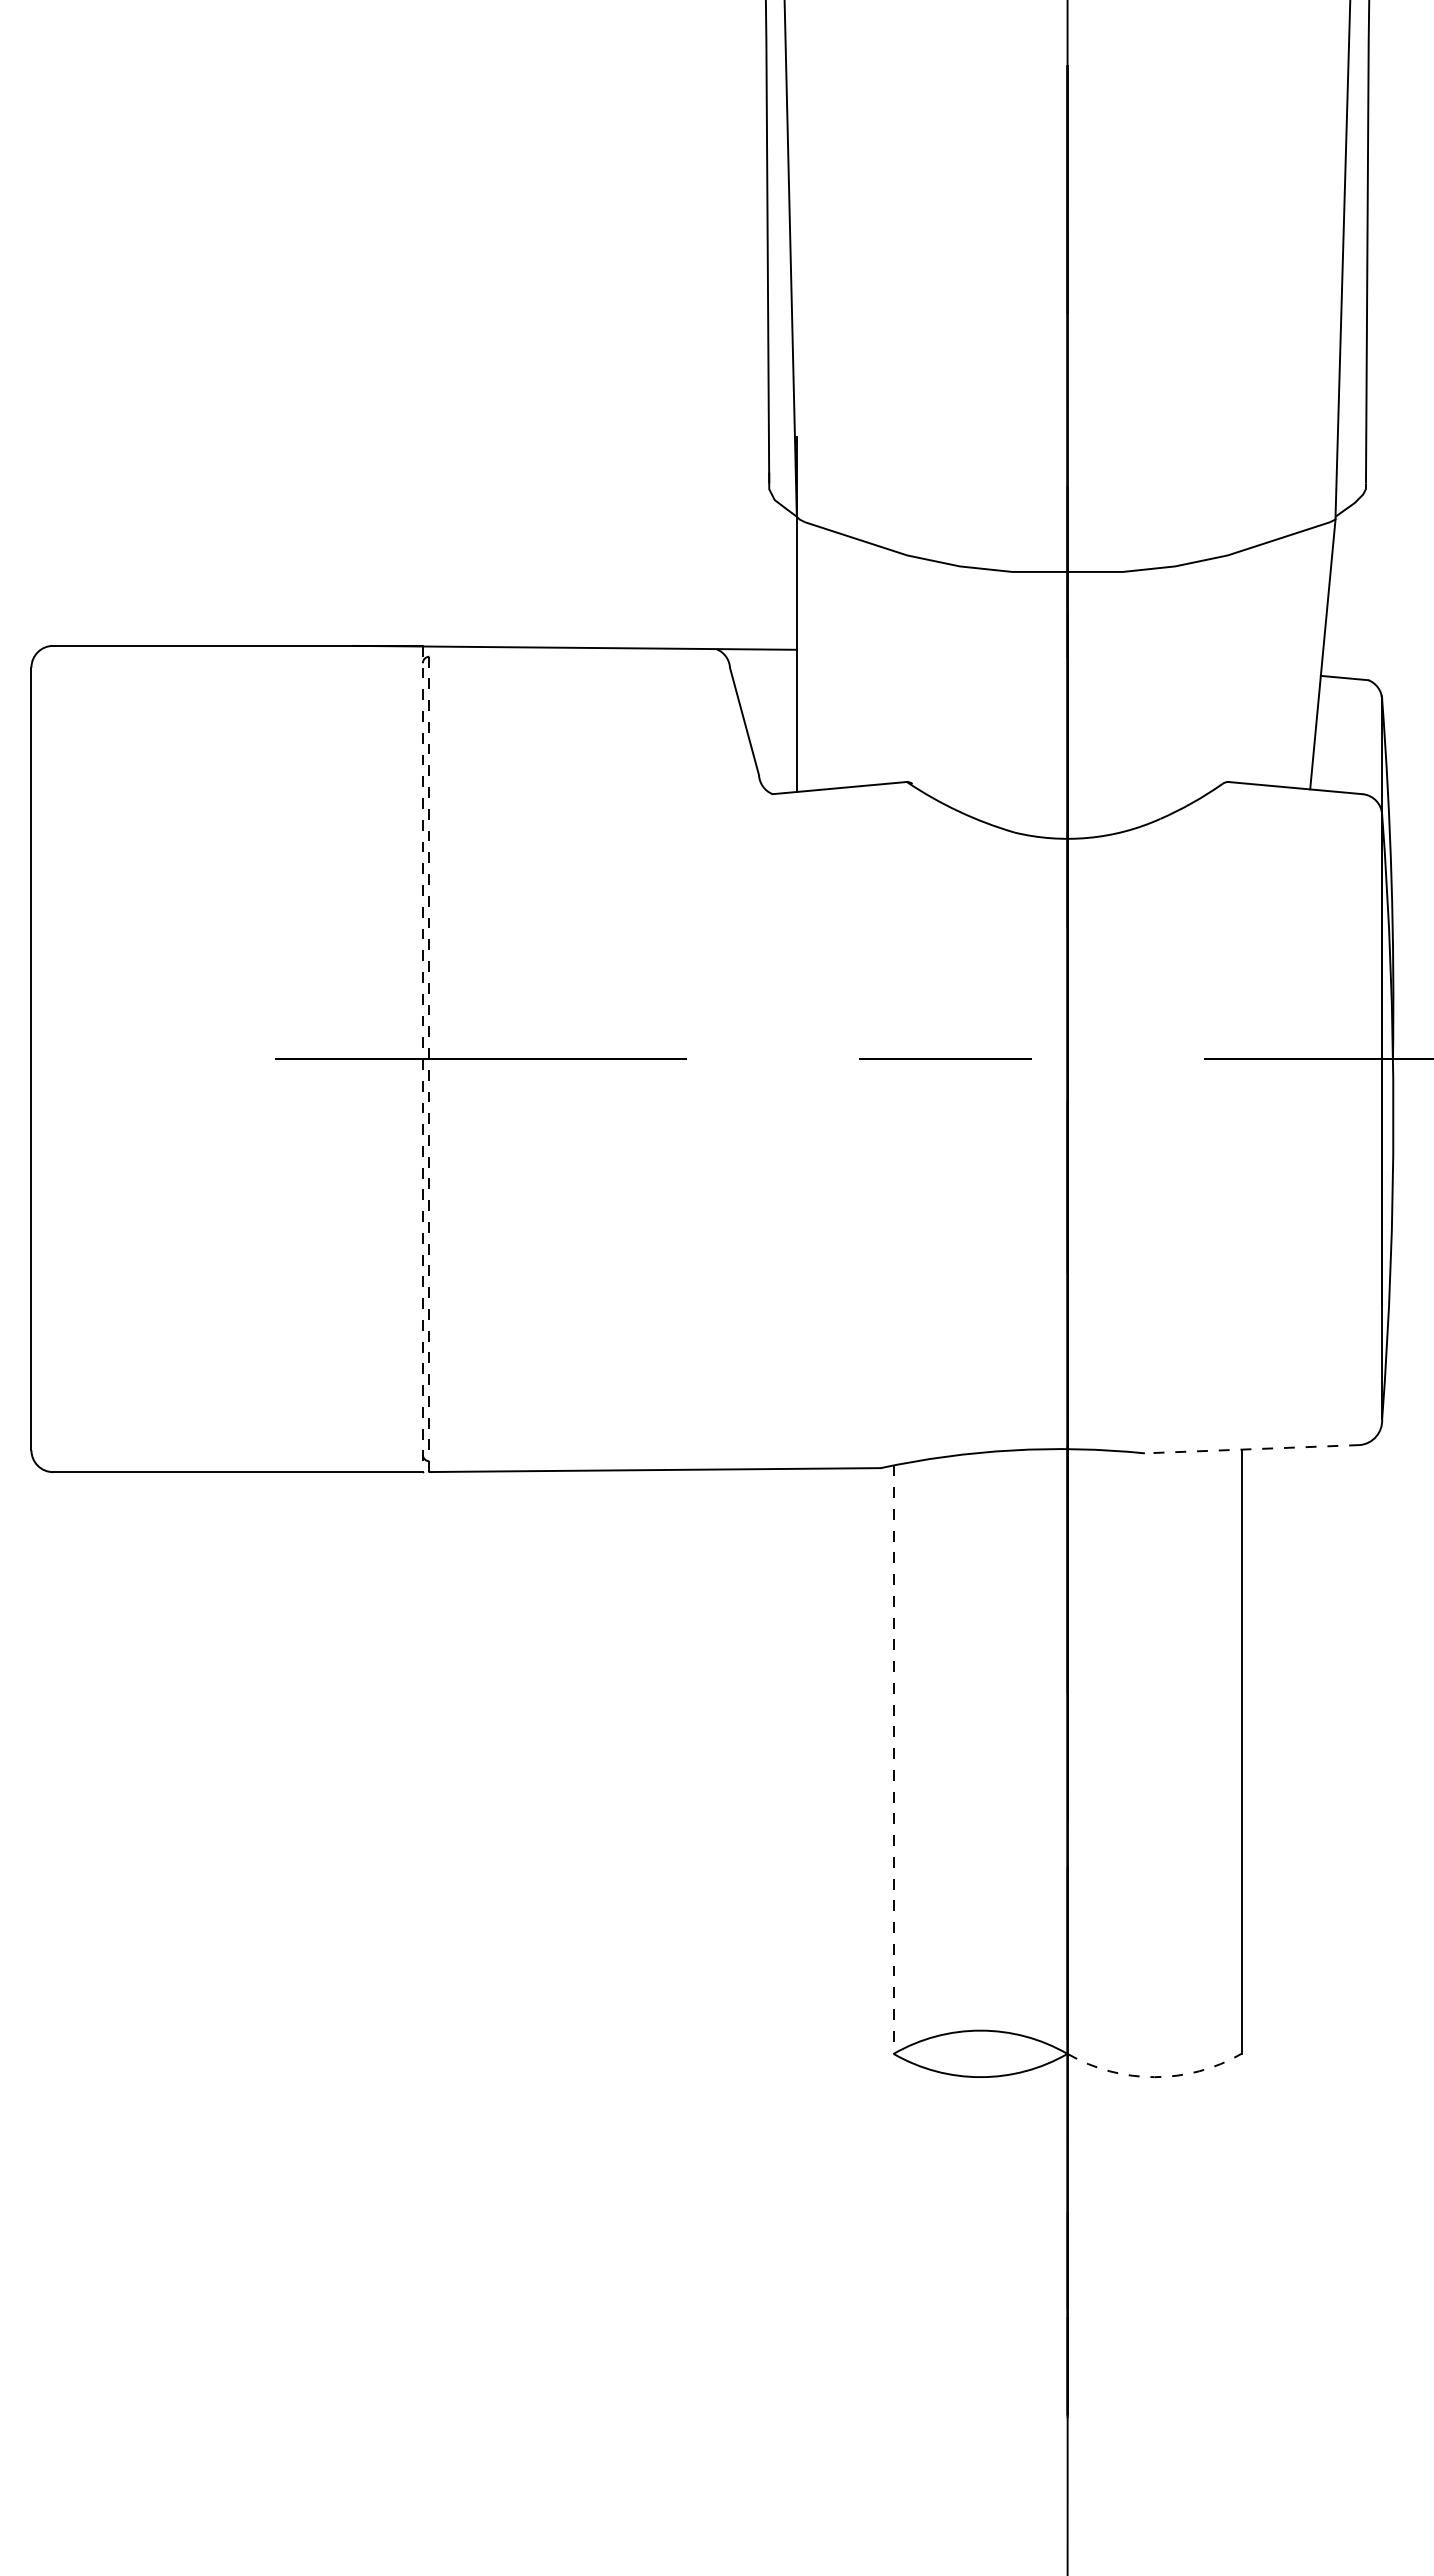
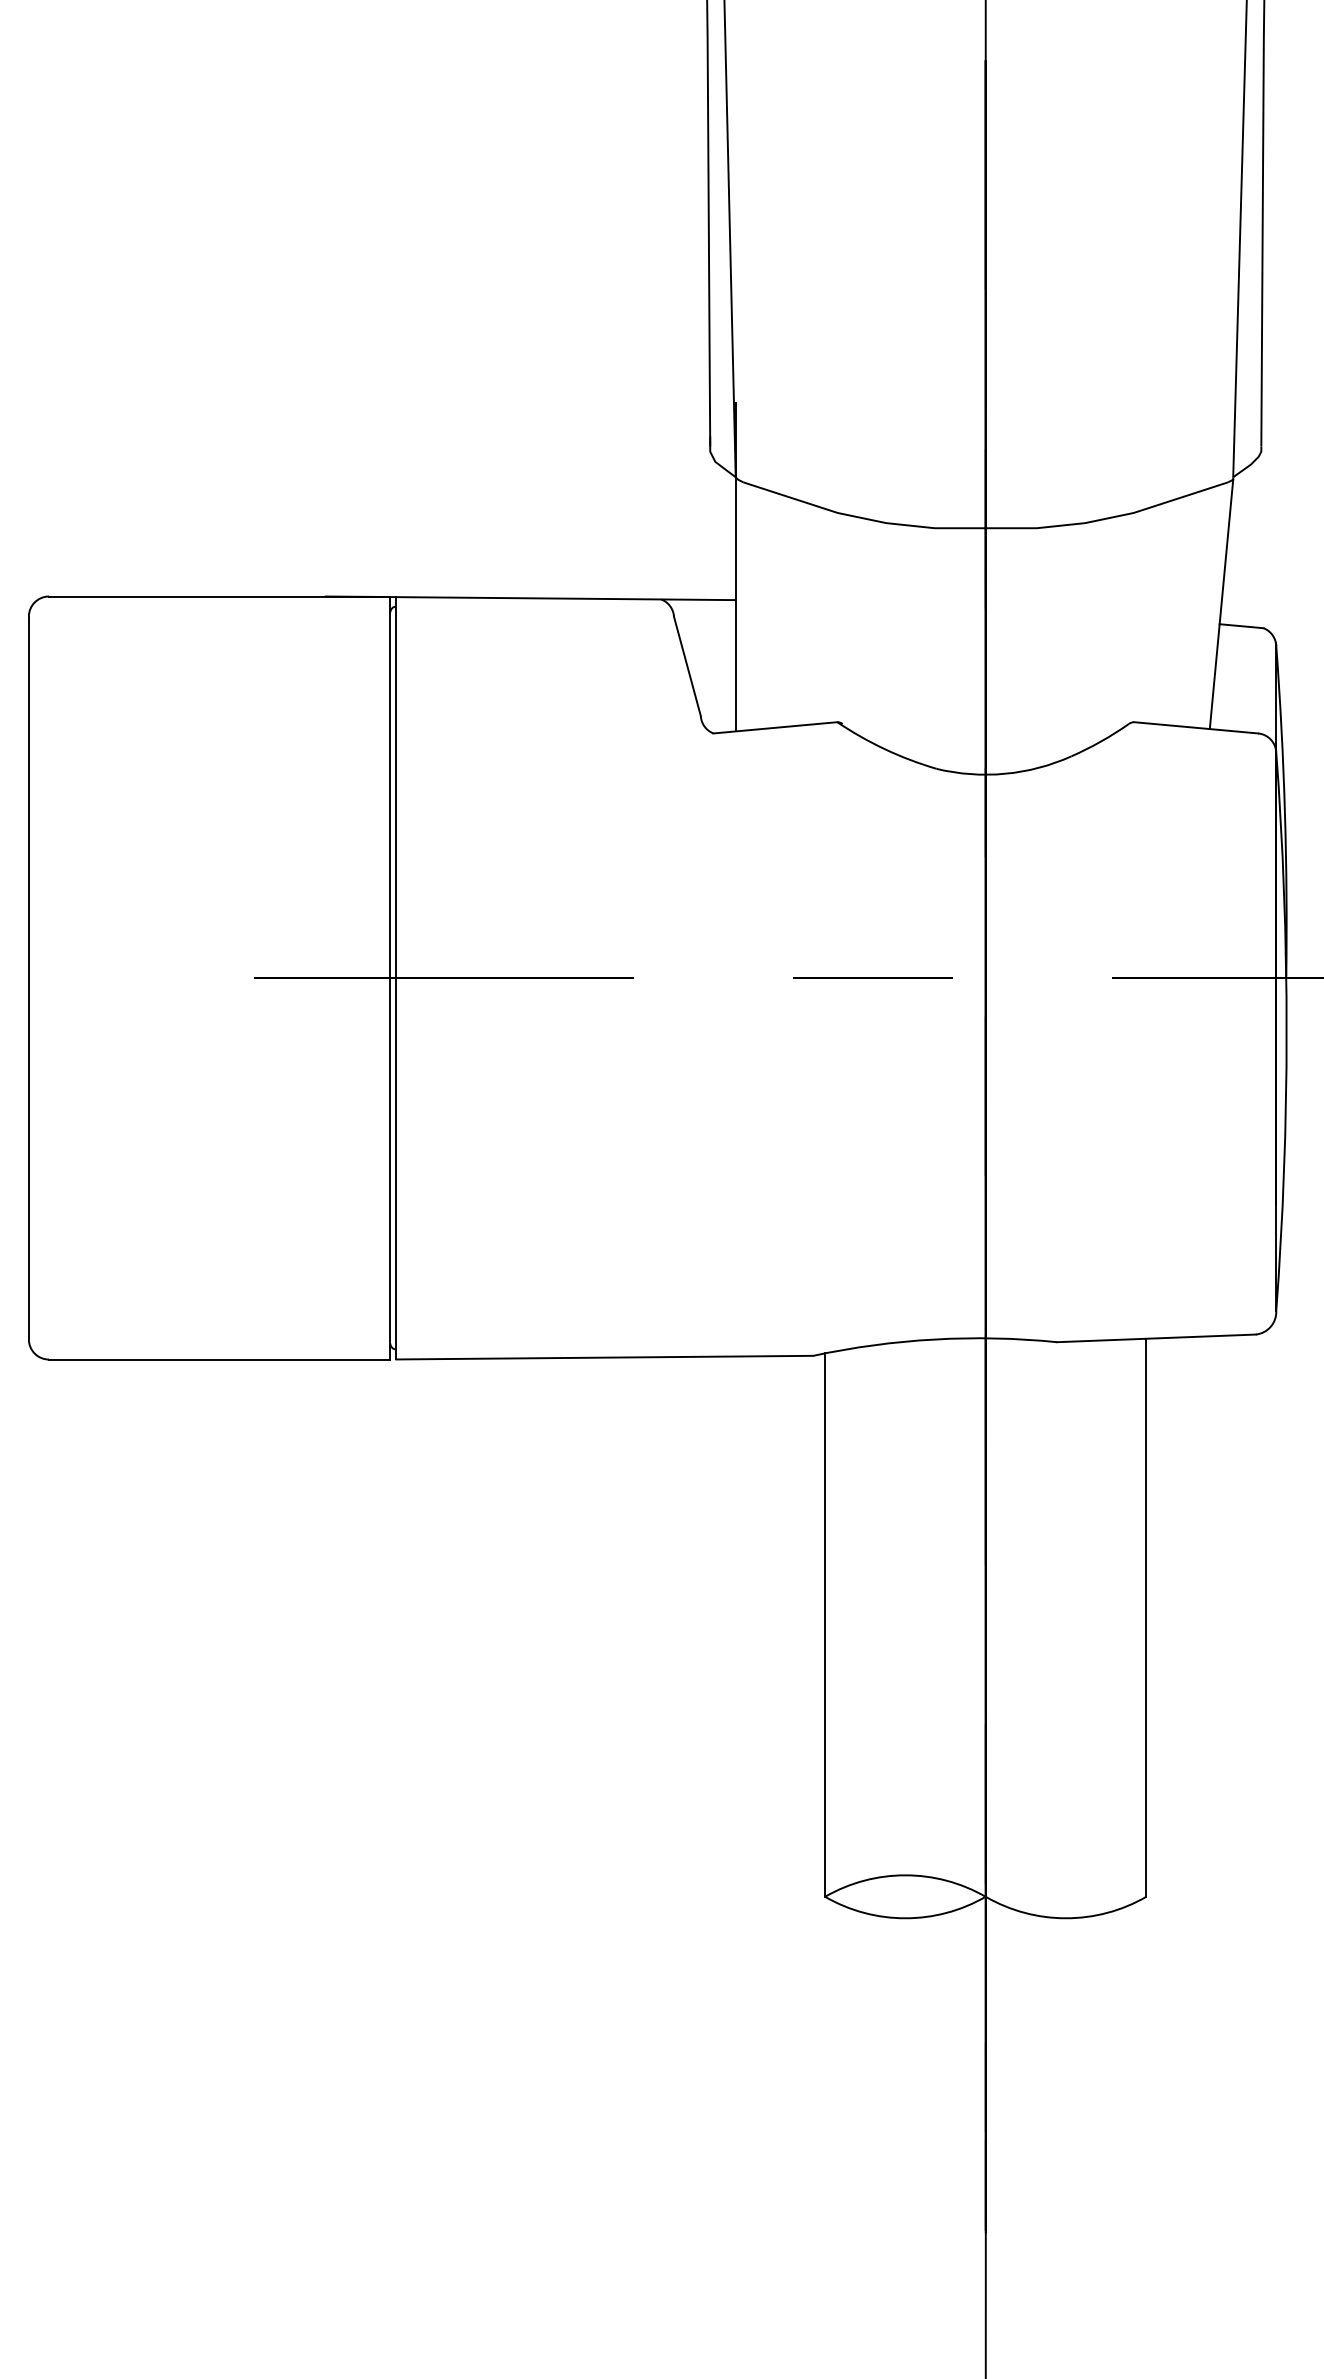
line: (429, 1058) -> (396, 977), dashed -> solid
line: (422, 1059) -> (390, 978), dashed -> solid
line: (1252, 1449) -> (1156, 1338), dashed -> solid
line: (893, 1760) -> (824, 1625), dashed -> solid
arc: (1154, 2077) -> (1066, 1918), dashed -> solid

